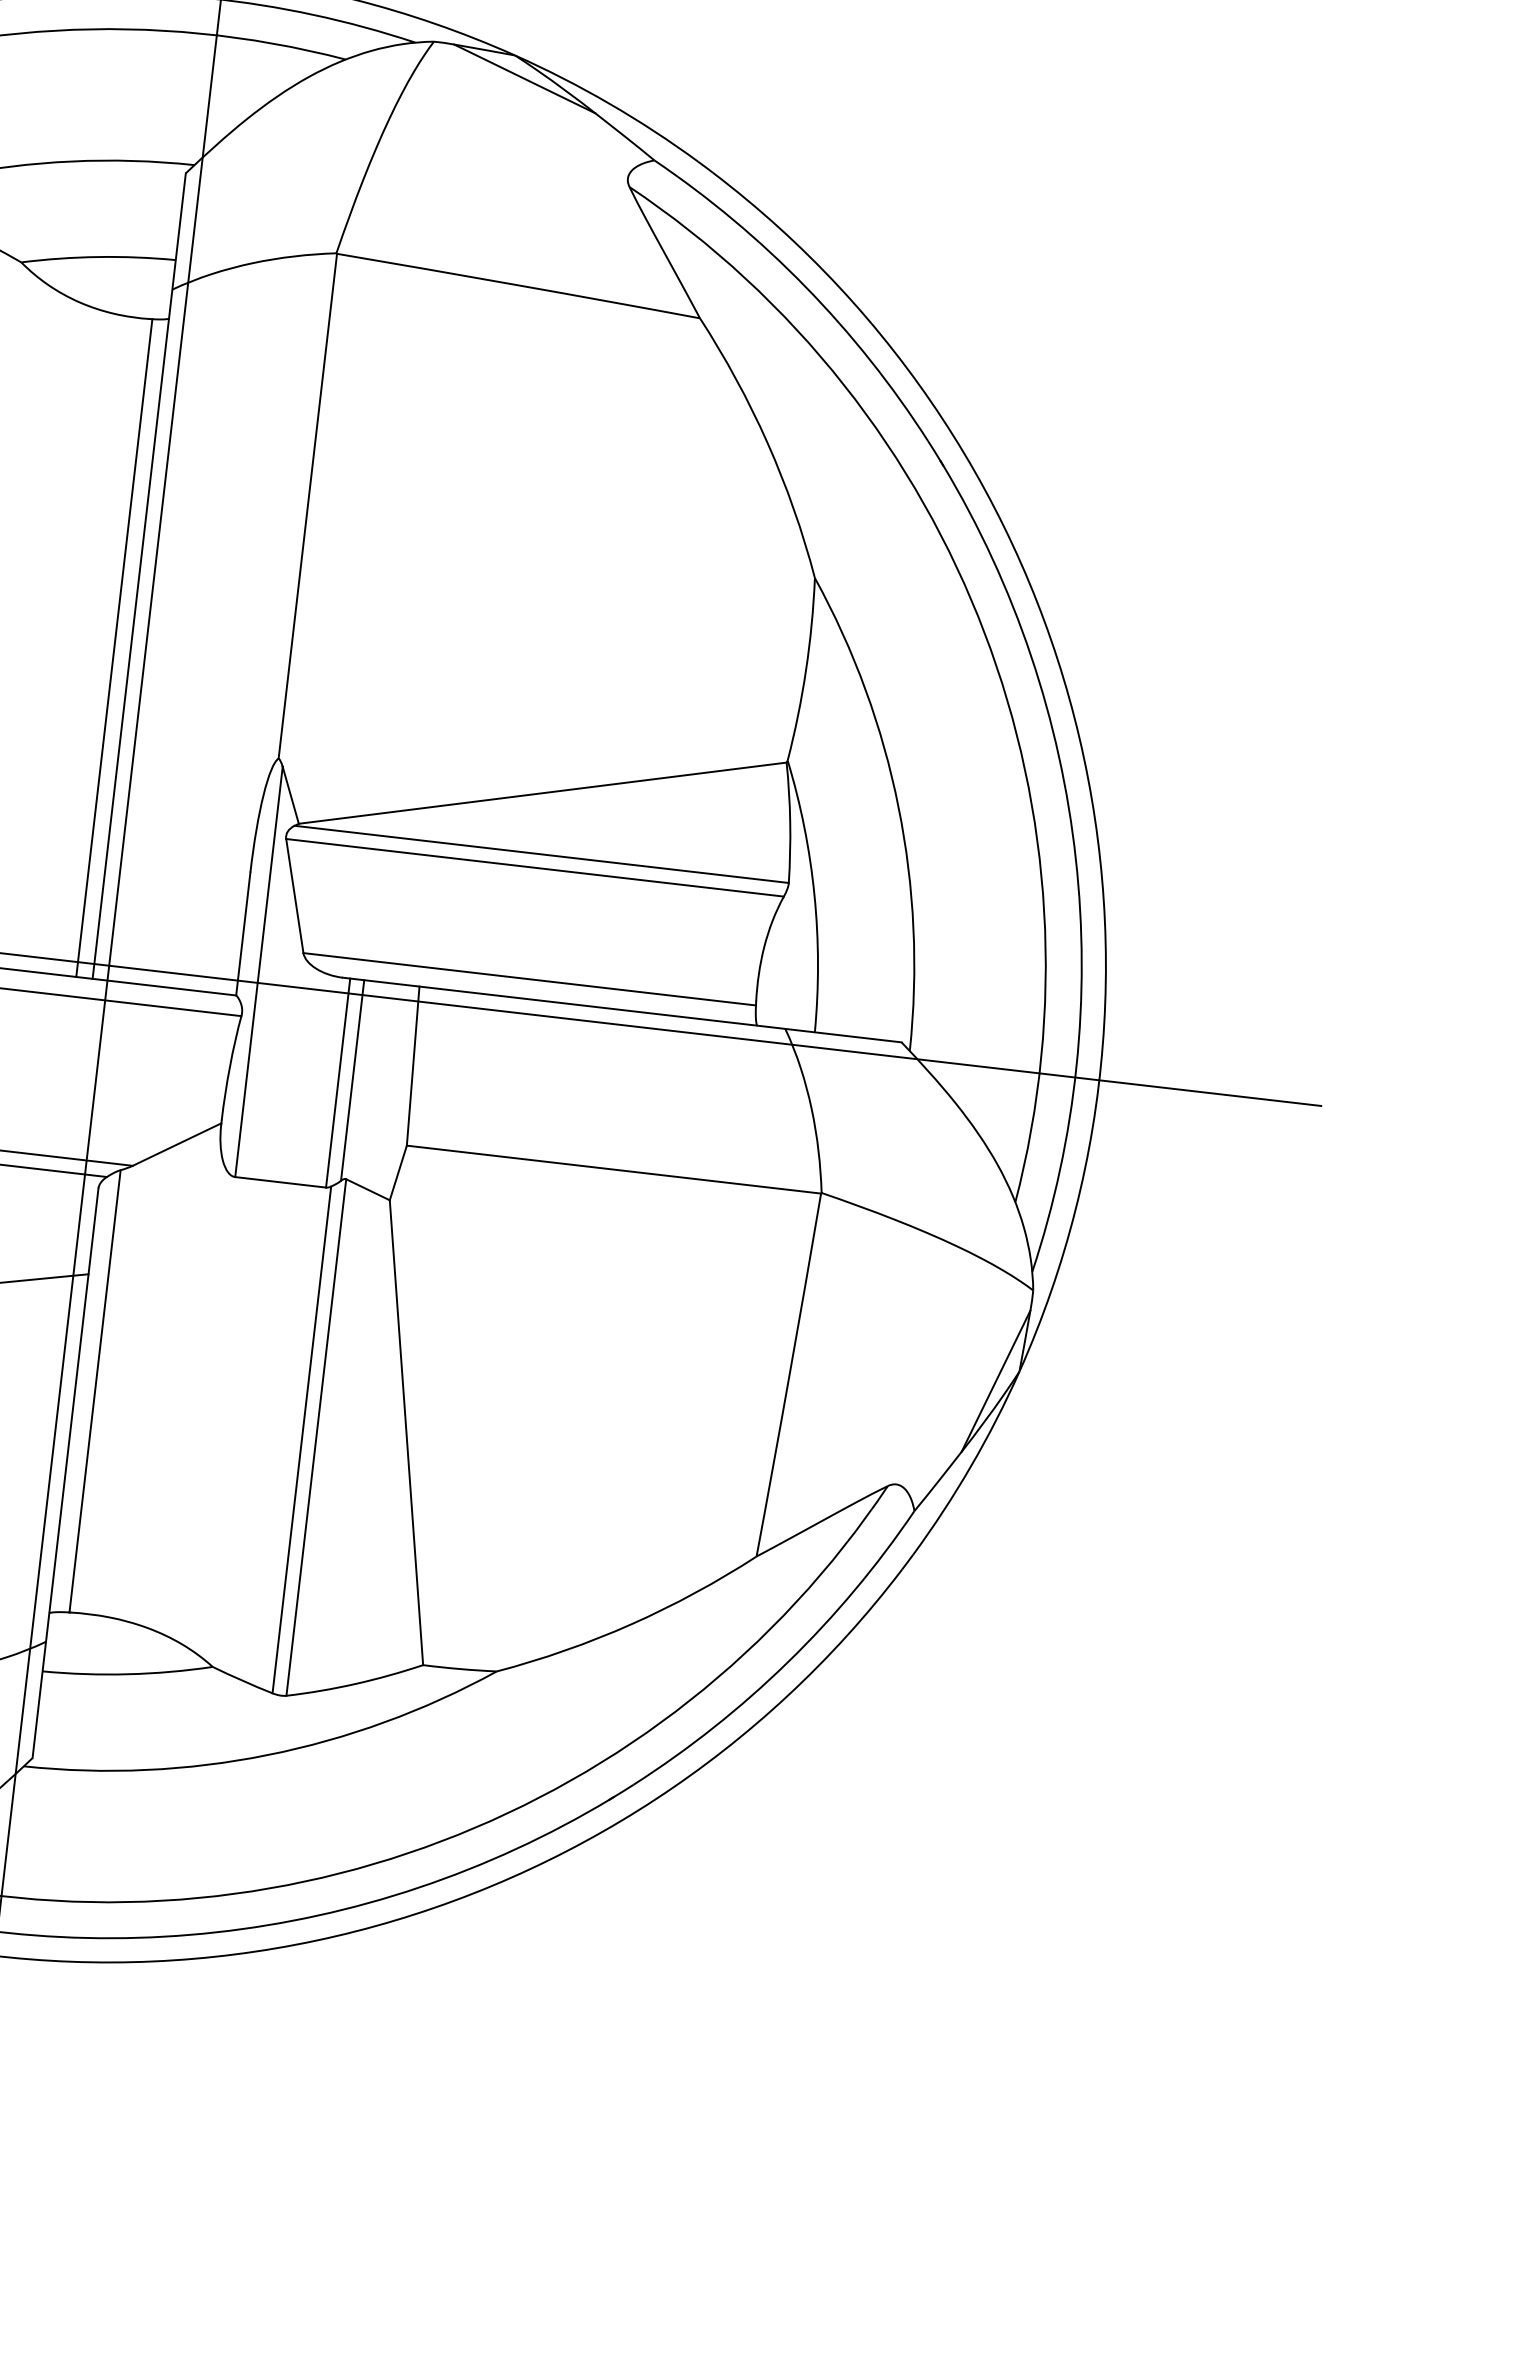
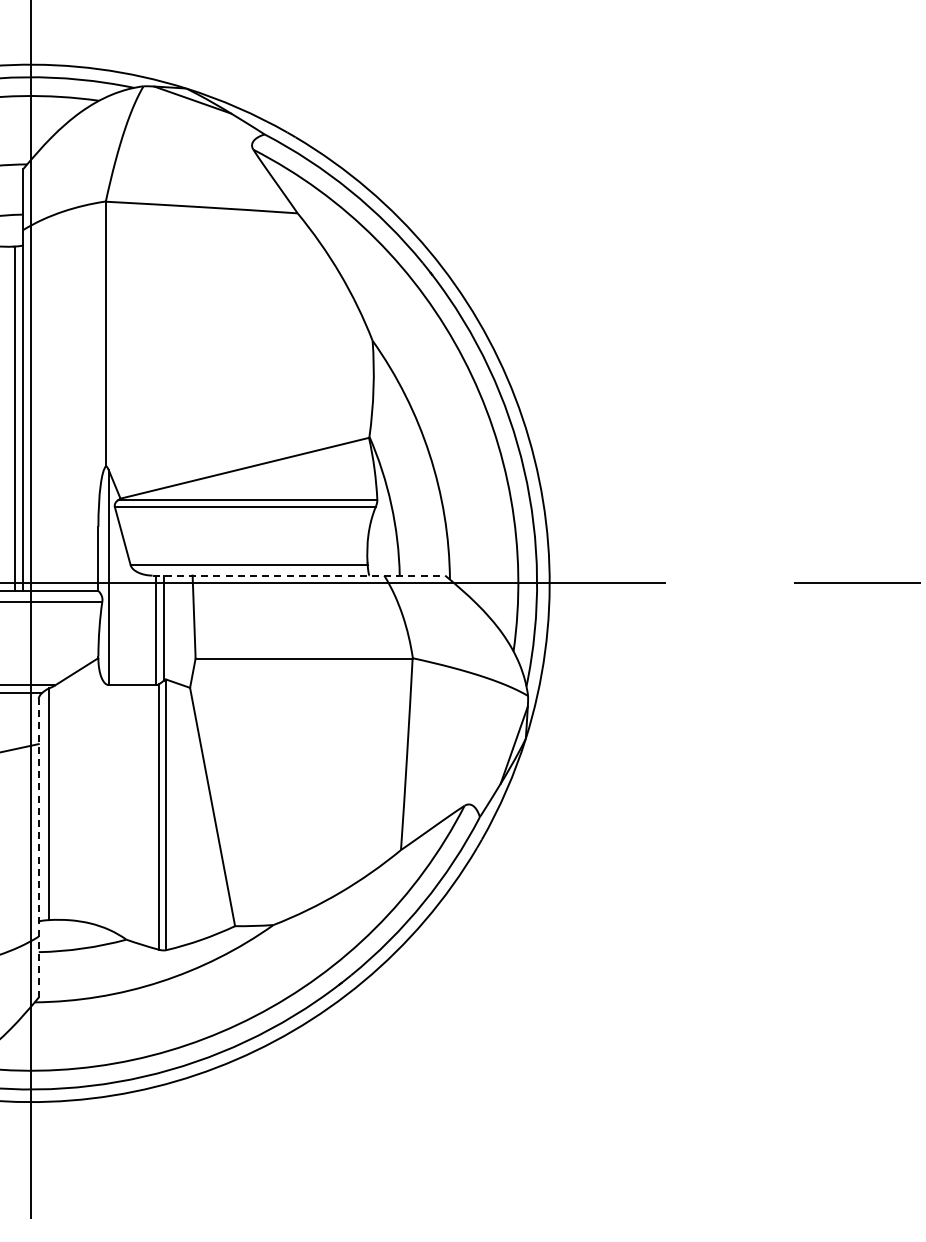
line: (623, 1009) -> (299, 575), solid -> dashed
line: (65, 1471) -> (38, 847), solid -> dashed

